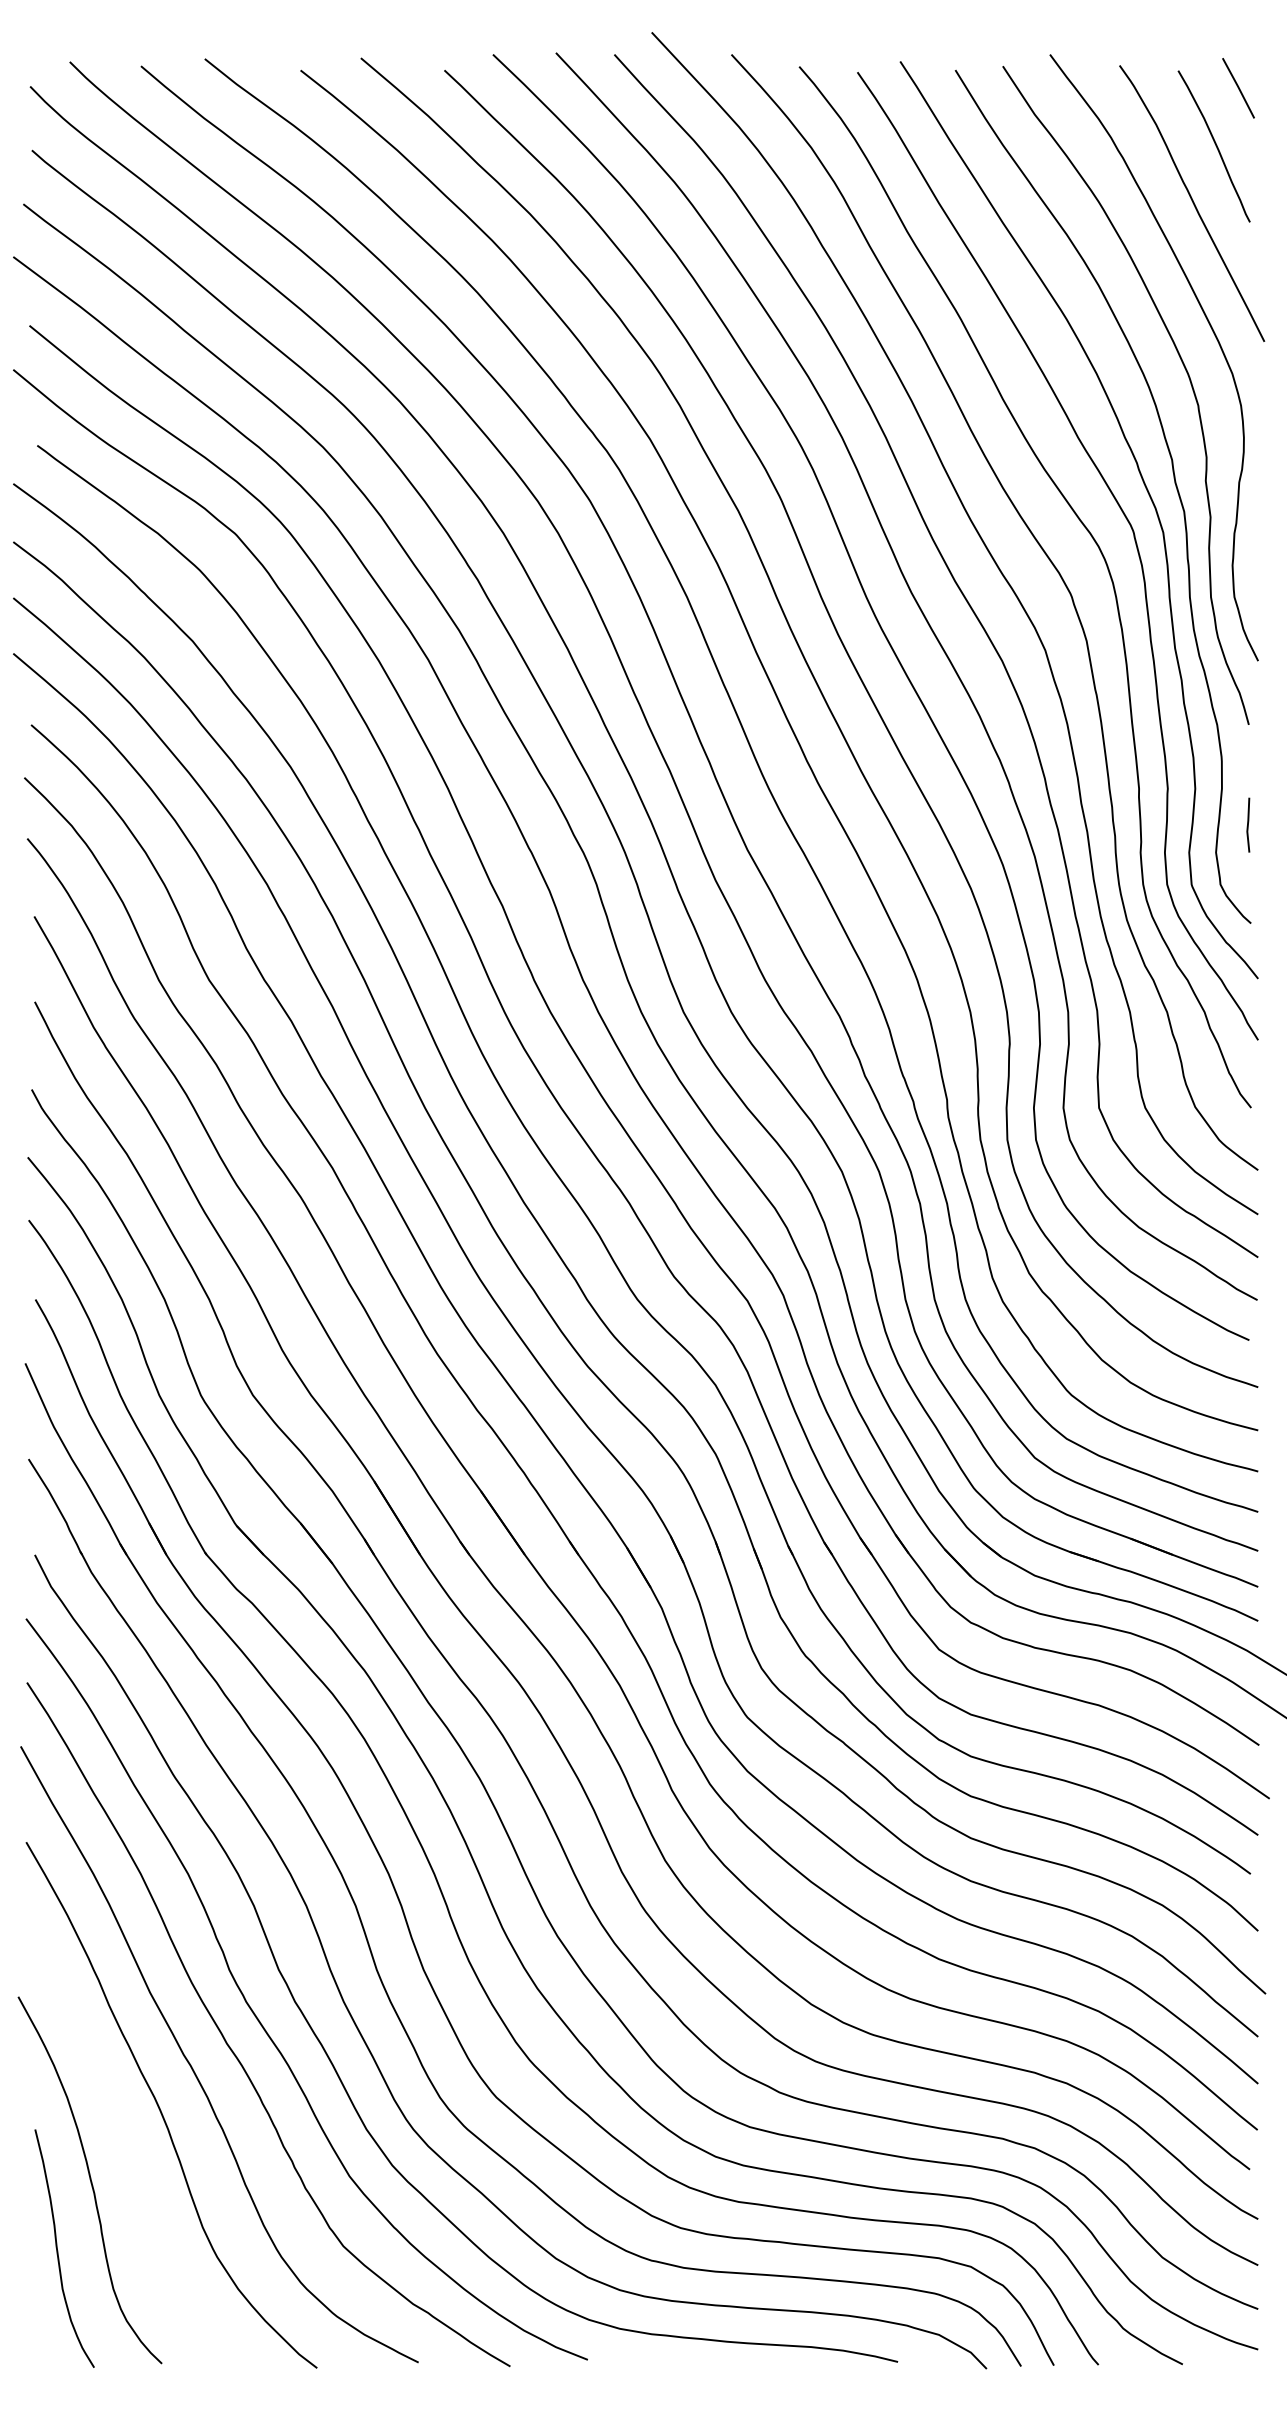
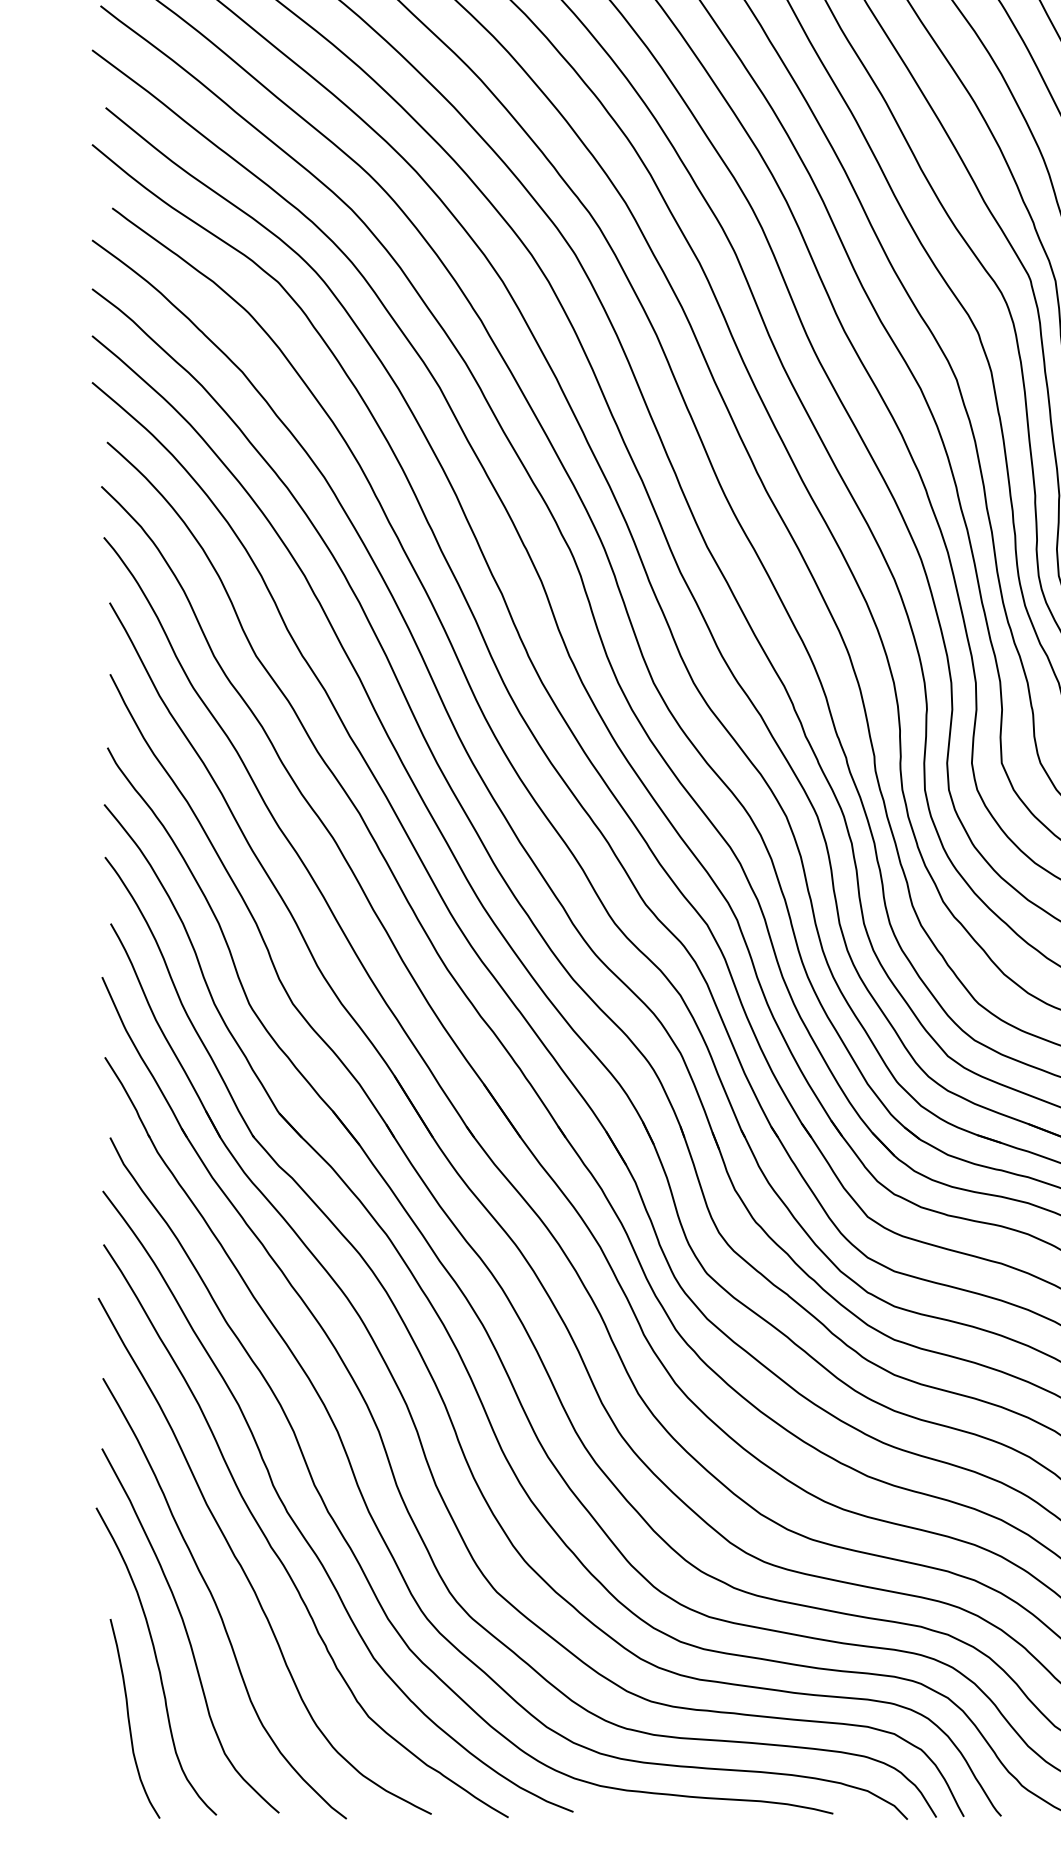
curve: (127, 2145) -> (187, 1632), added

